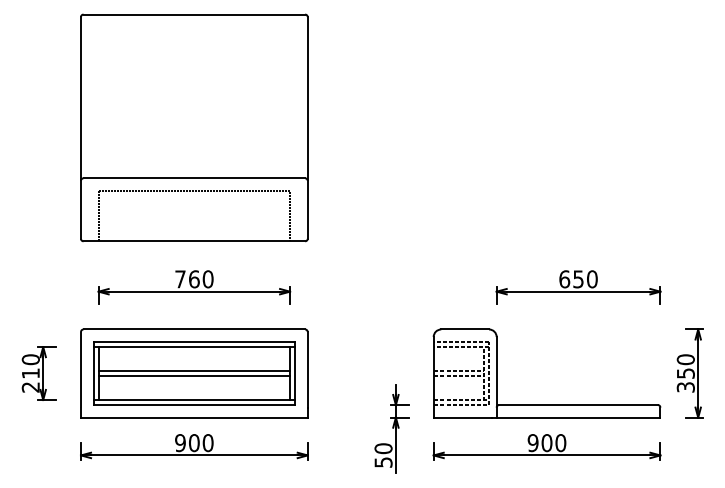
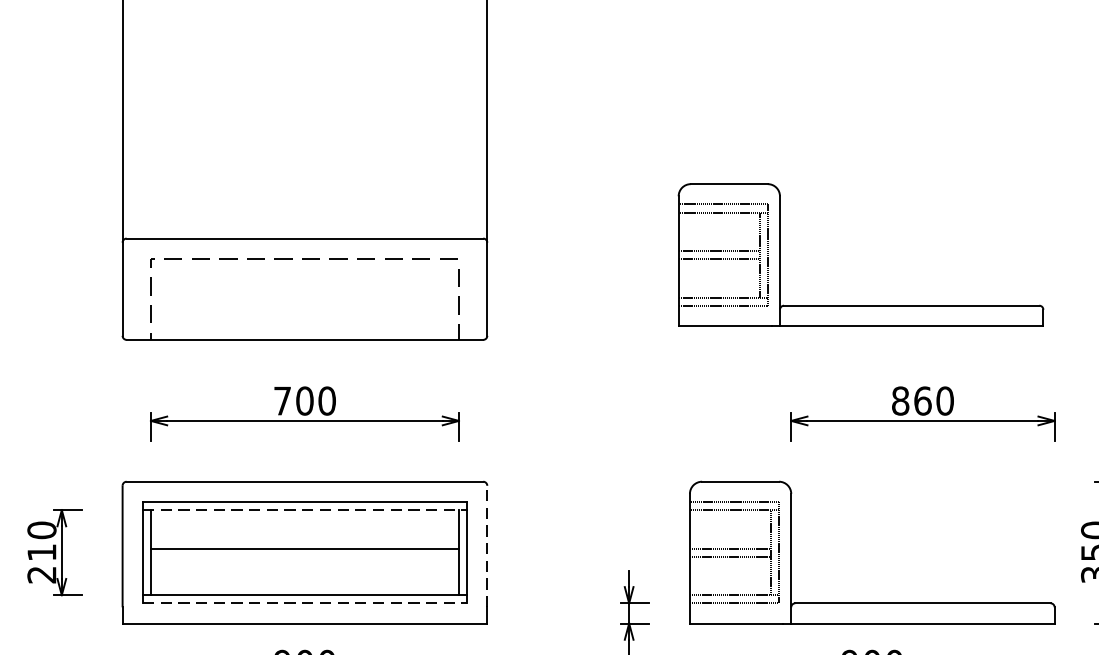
part: (539, 219) -> (860, 304), added
text: (194, 278) -> (305, 399), 760 -> 700
text: (571, 279) -> (911, 401), 650 -> 860
line: (194, 347) -> (305, 510), solid -> dashed
line: (307, 369) -> (486, 546), solid -> dashed
line: (194, 376) -> (305, 557), removed
line: (194, 405) -> (305, 604), solid -> dashed

